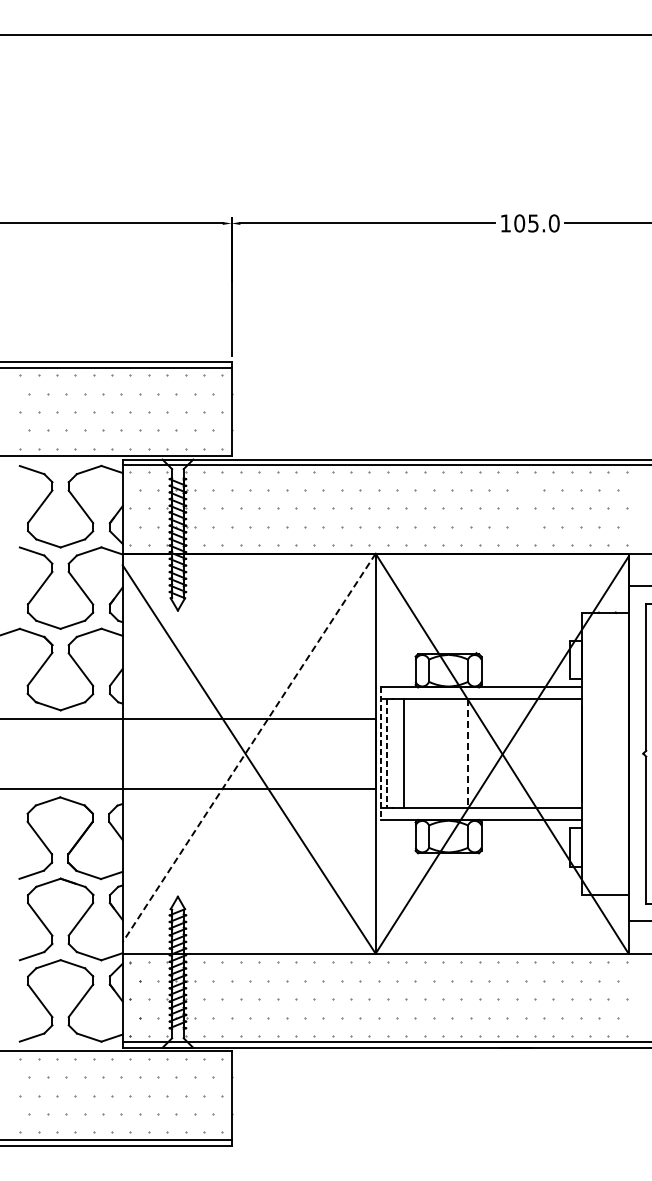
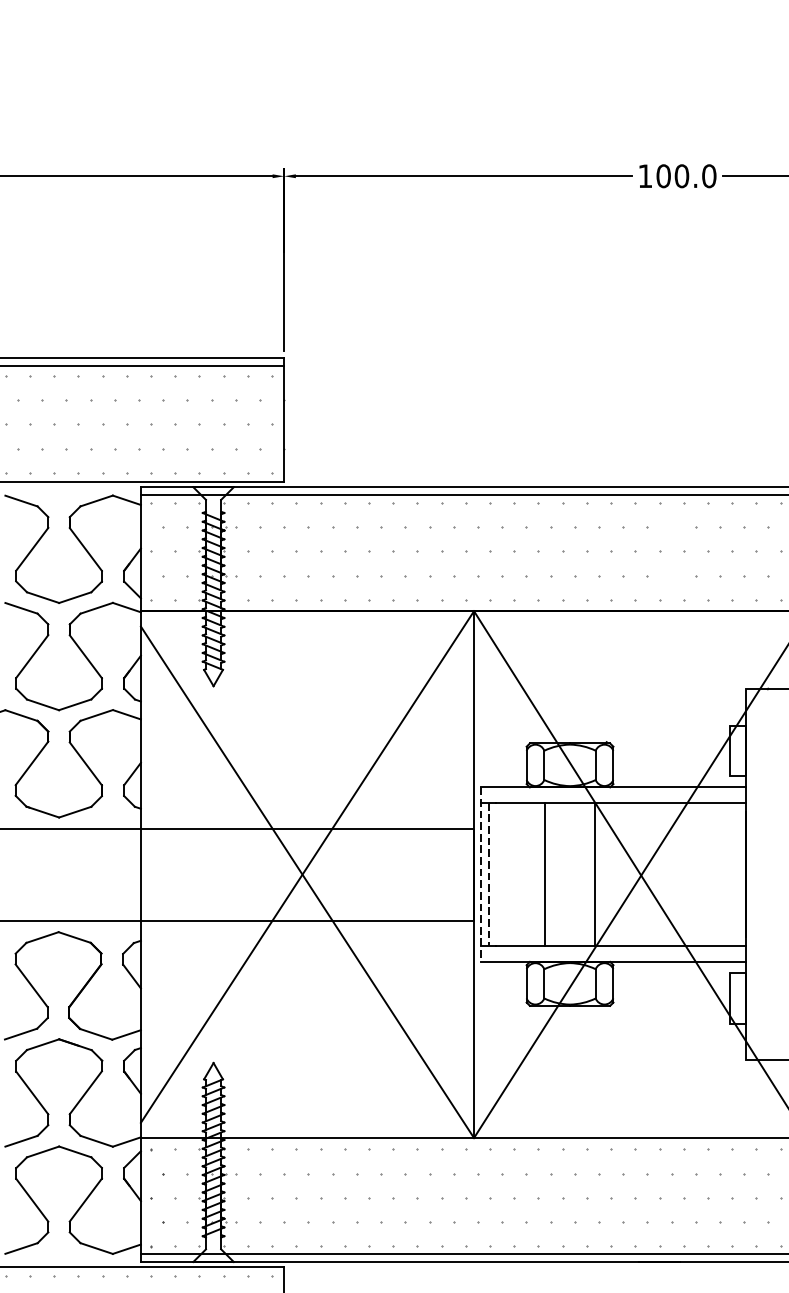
text: (533, 223) -> (681, 176), 105.0 -> 100.0
line: (249, 747) -> (307, 866), dashed -> solid
line: (403, 753) -> (544, 874), moved
line: (467, 754) -> (594, 875), dashed -> solid

